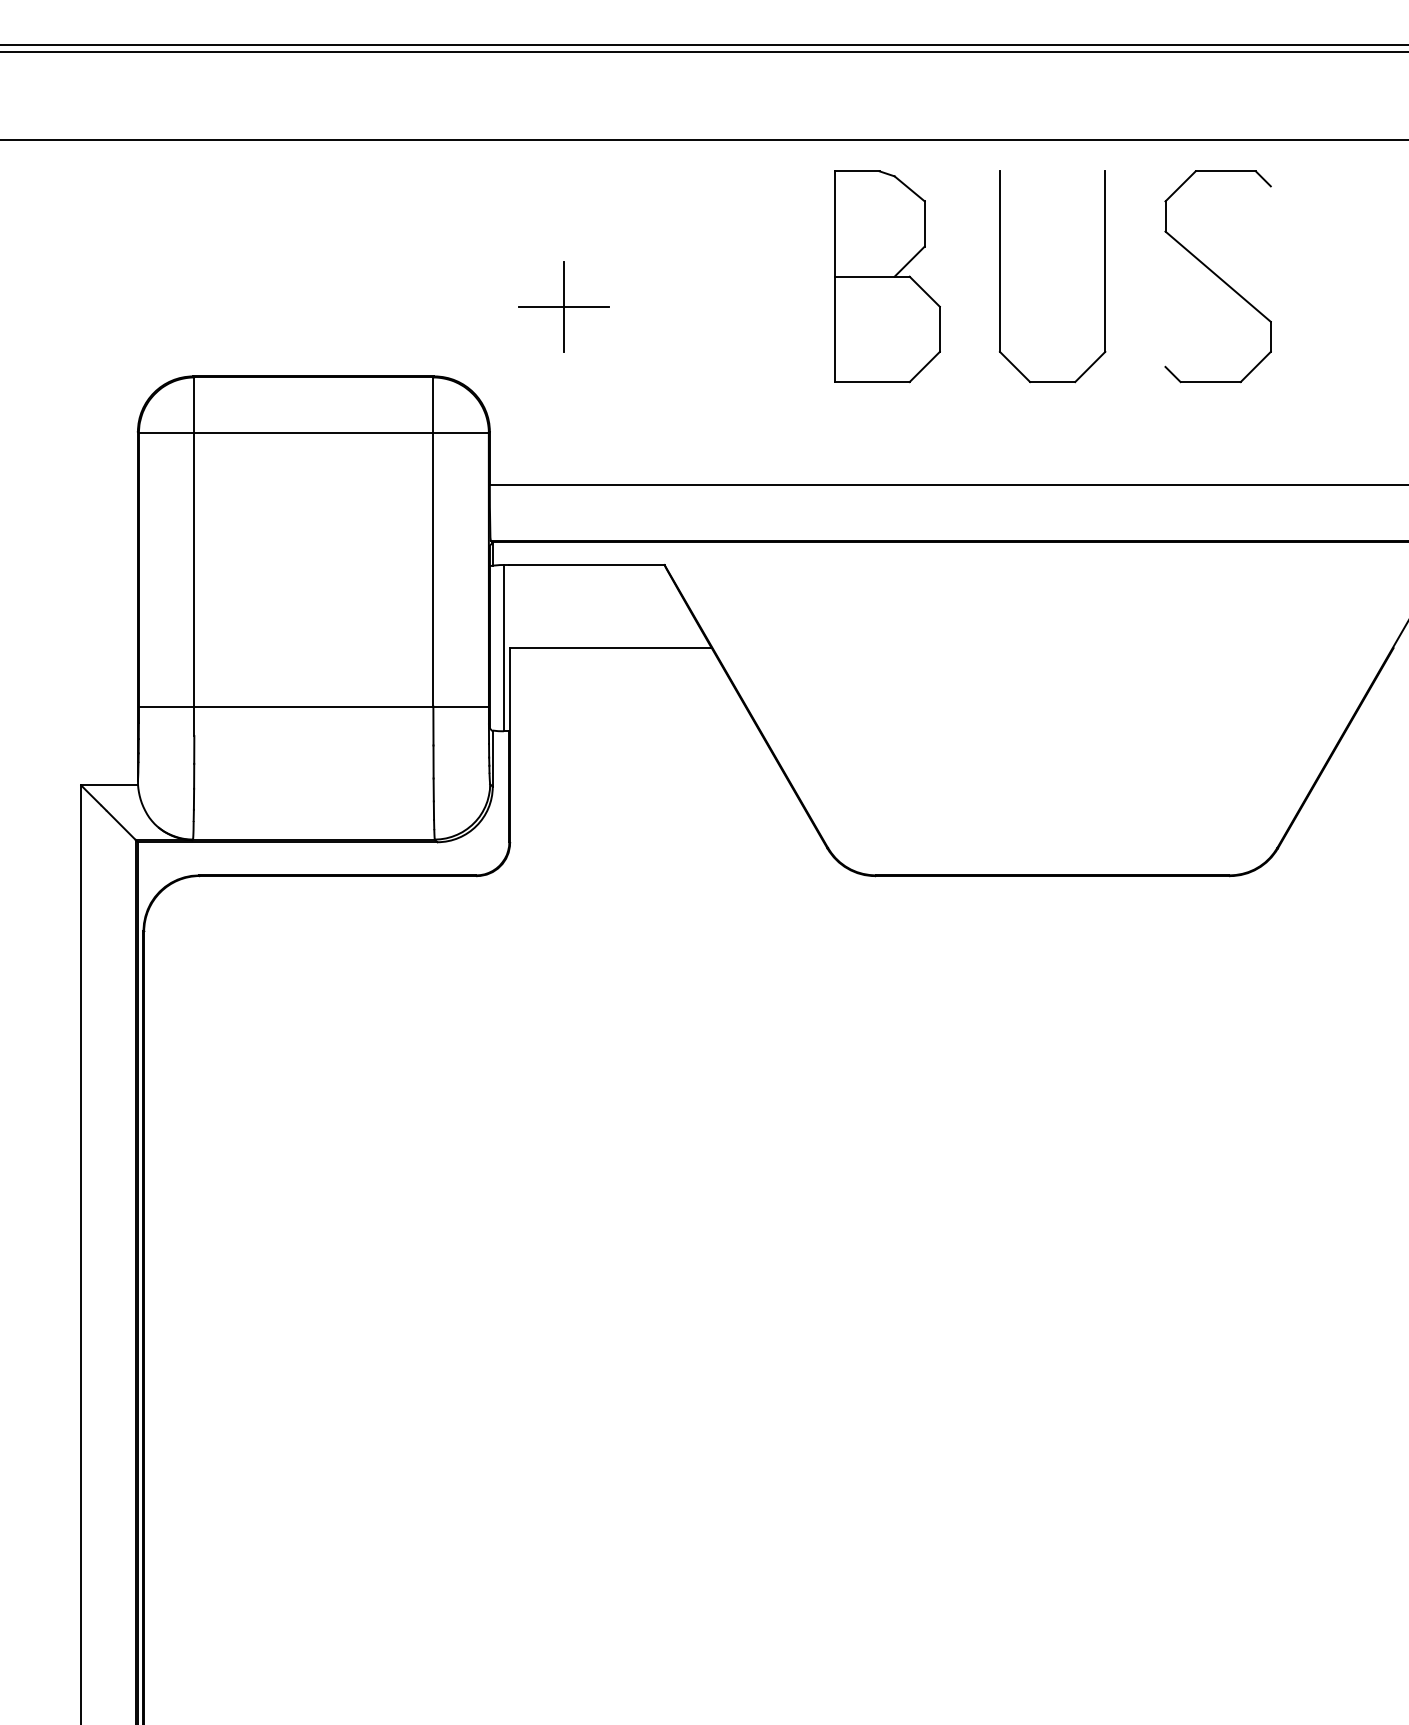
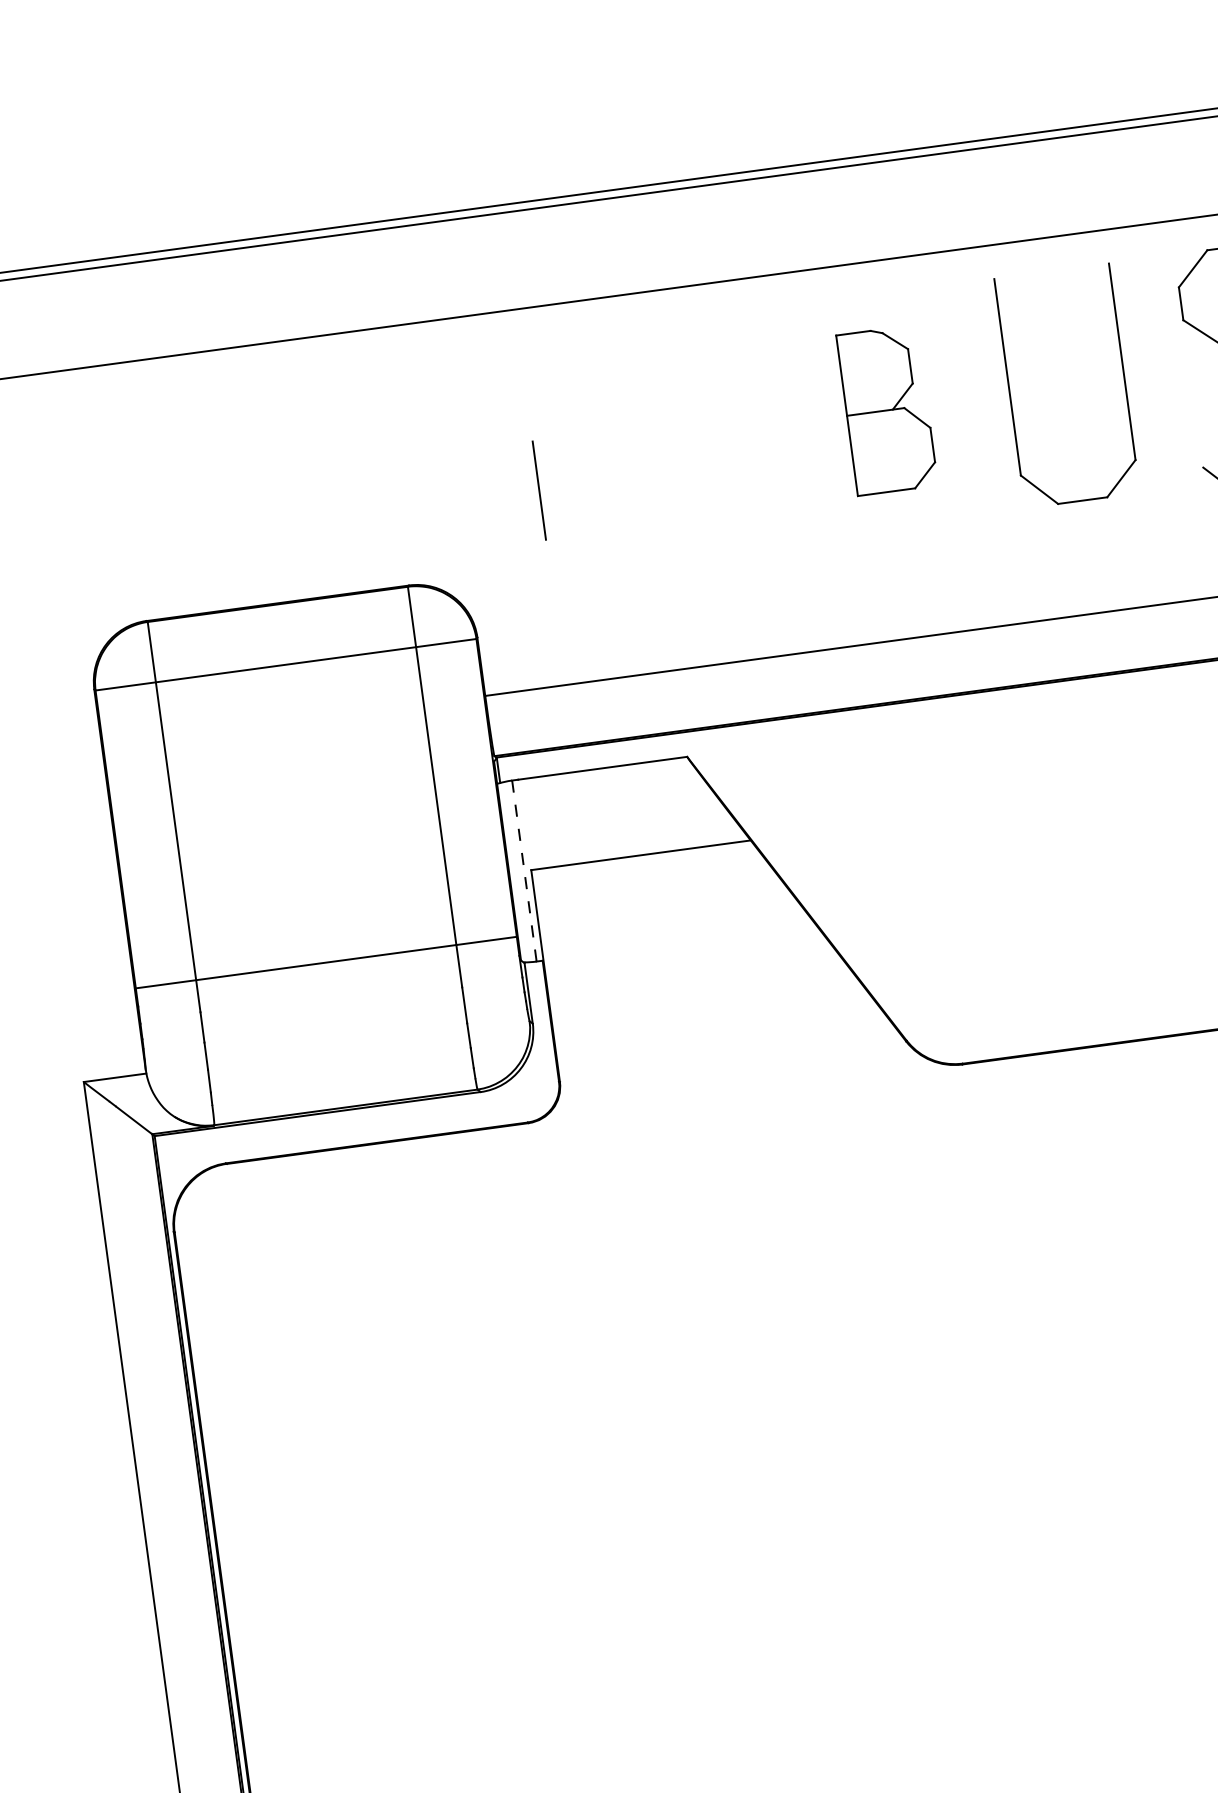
part: (887, 276) -> (887, 410), size x0.7
line: (563, 306) -> (539, 490), removed
line: (503, 648) -> (524, 871), solid -> dashed

